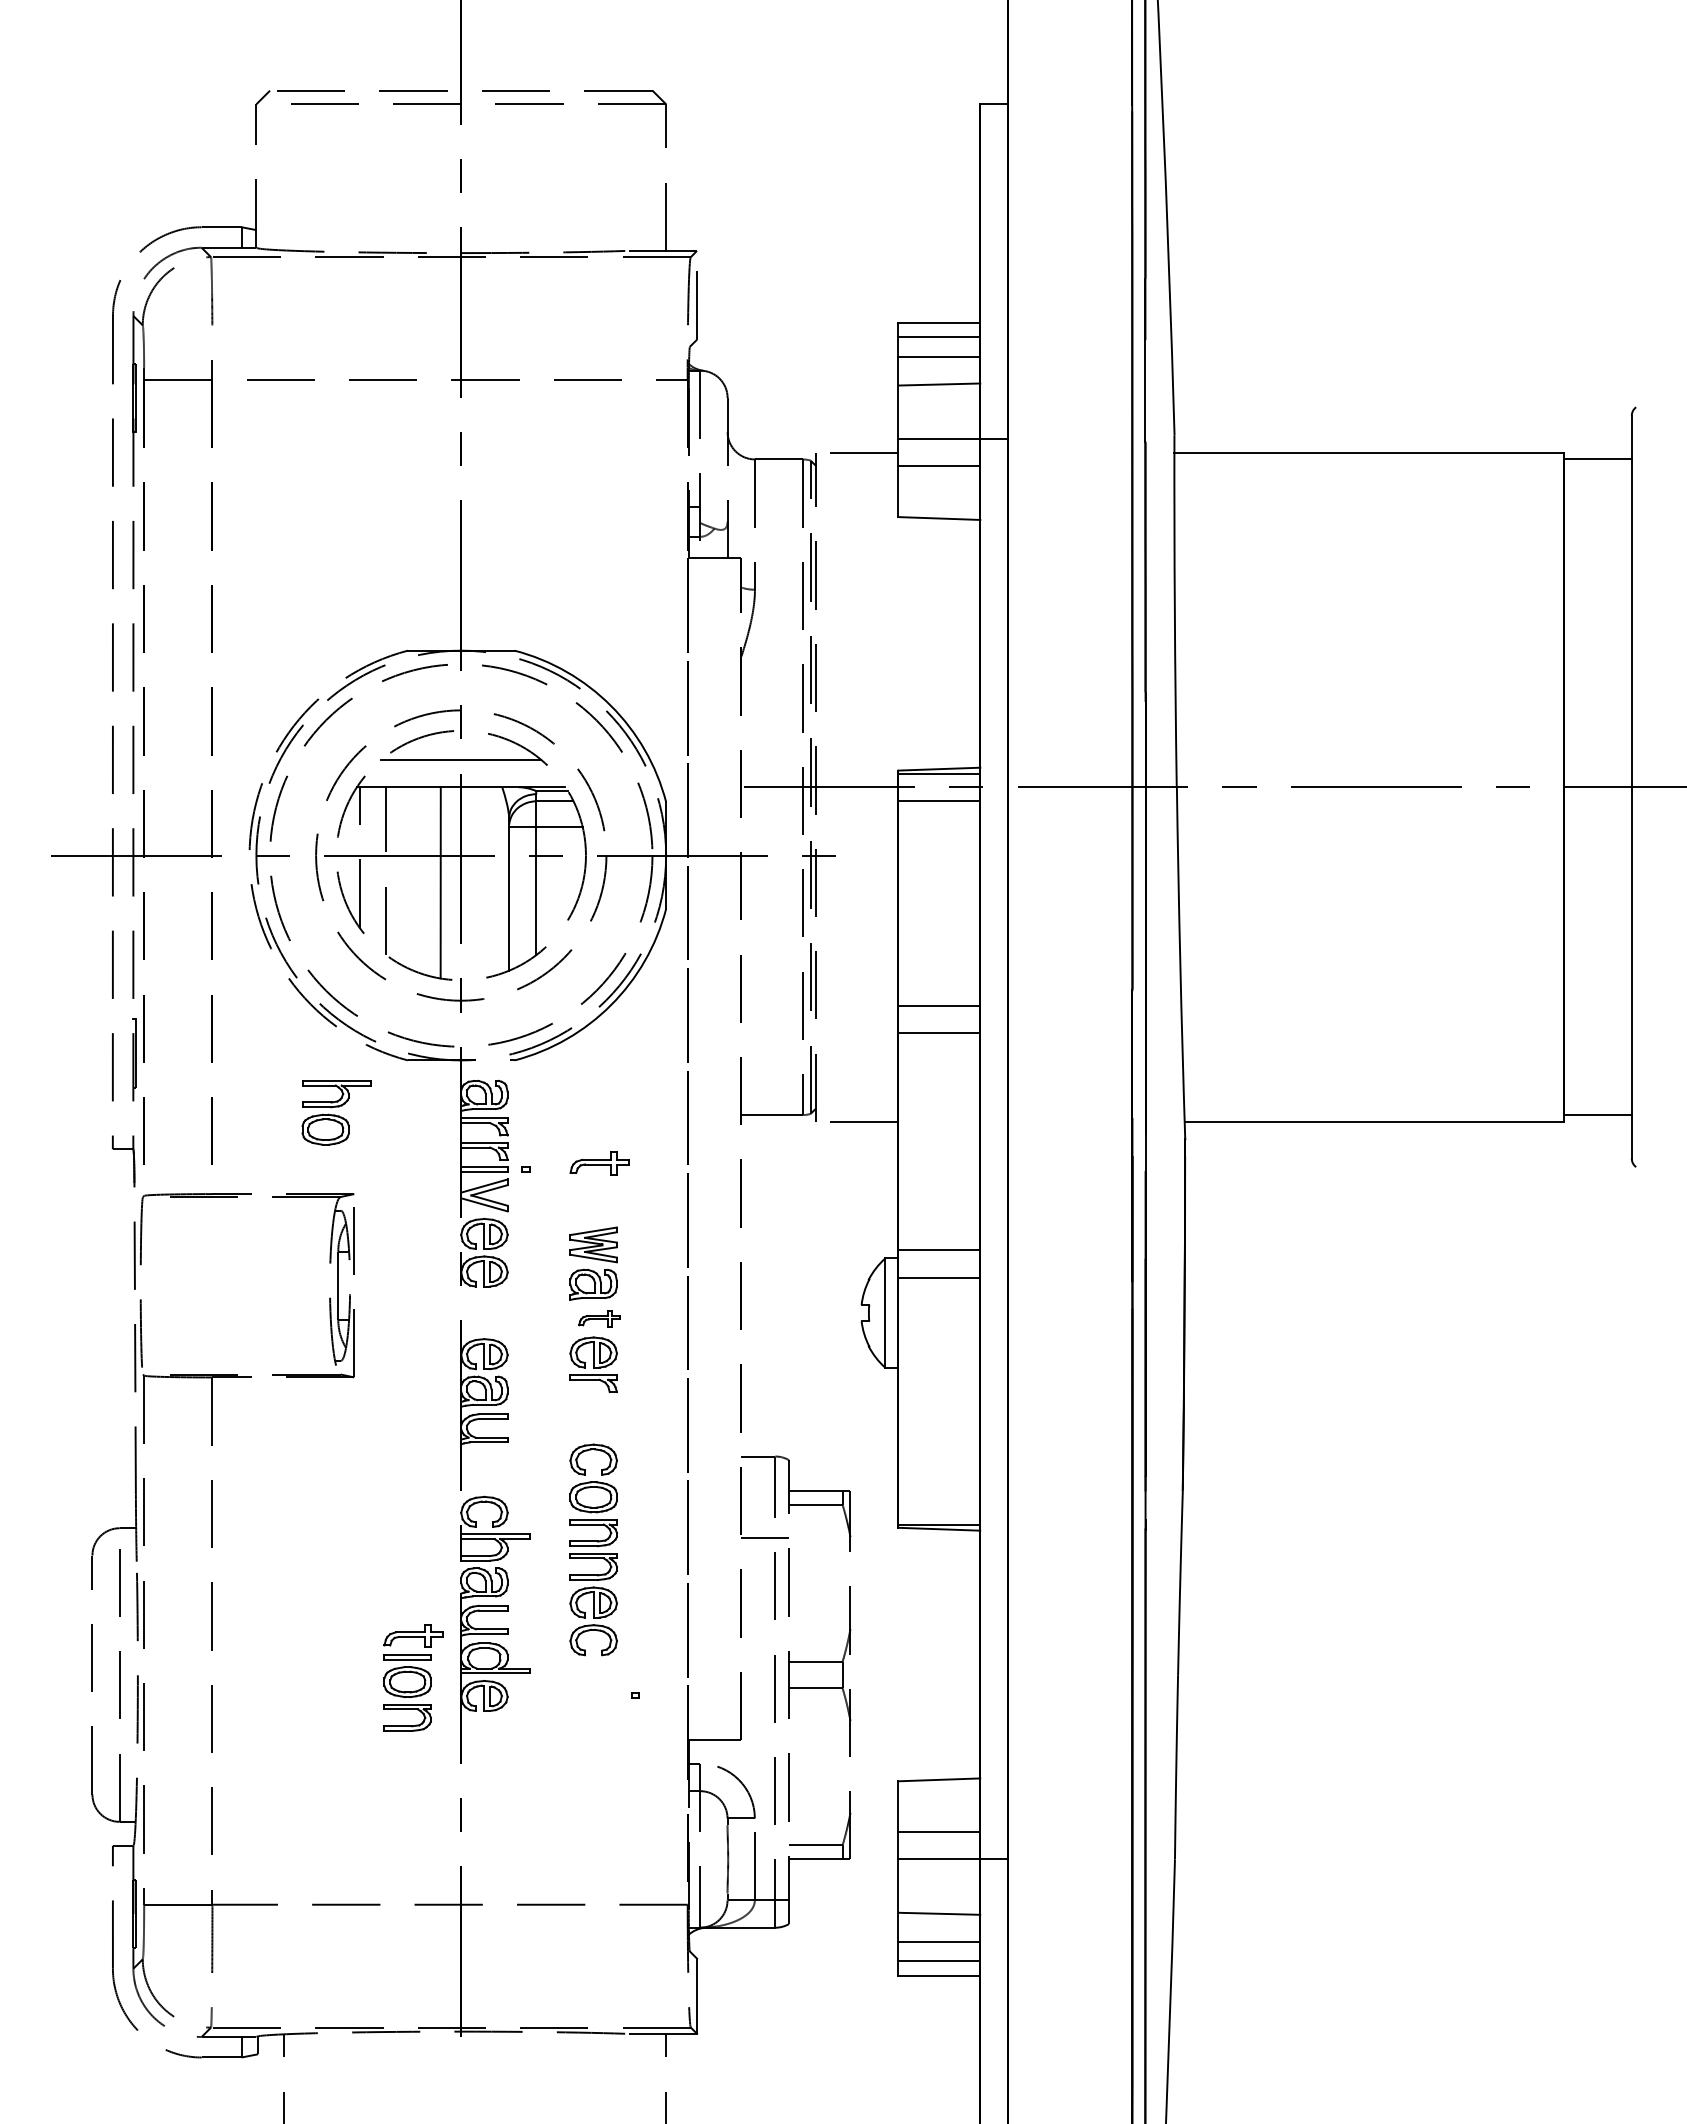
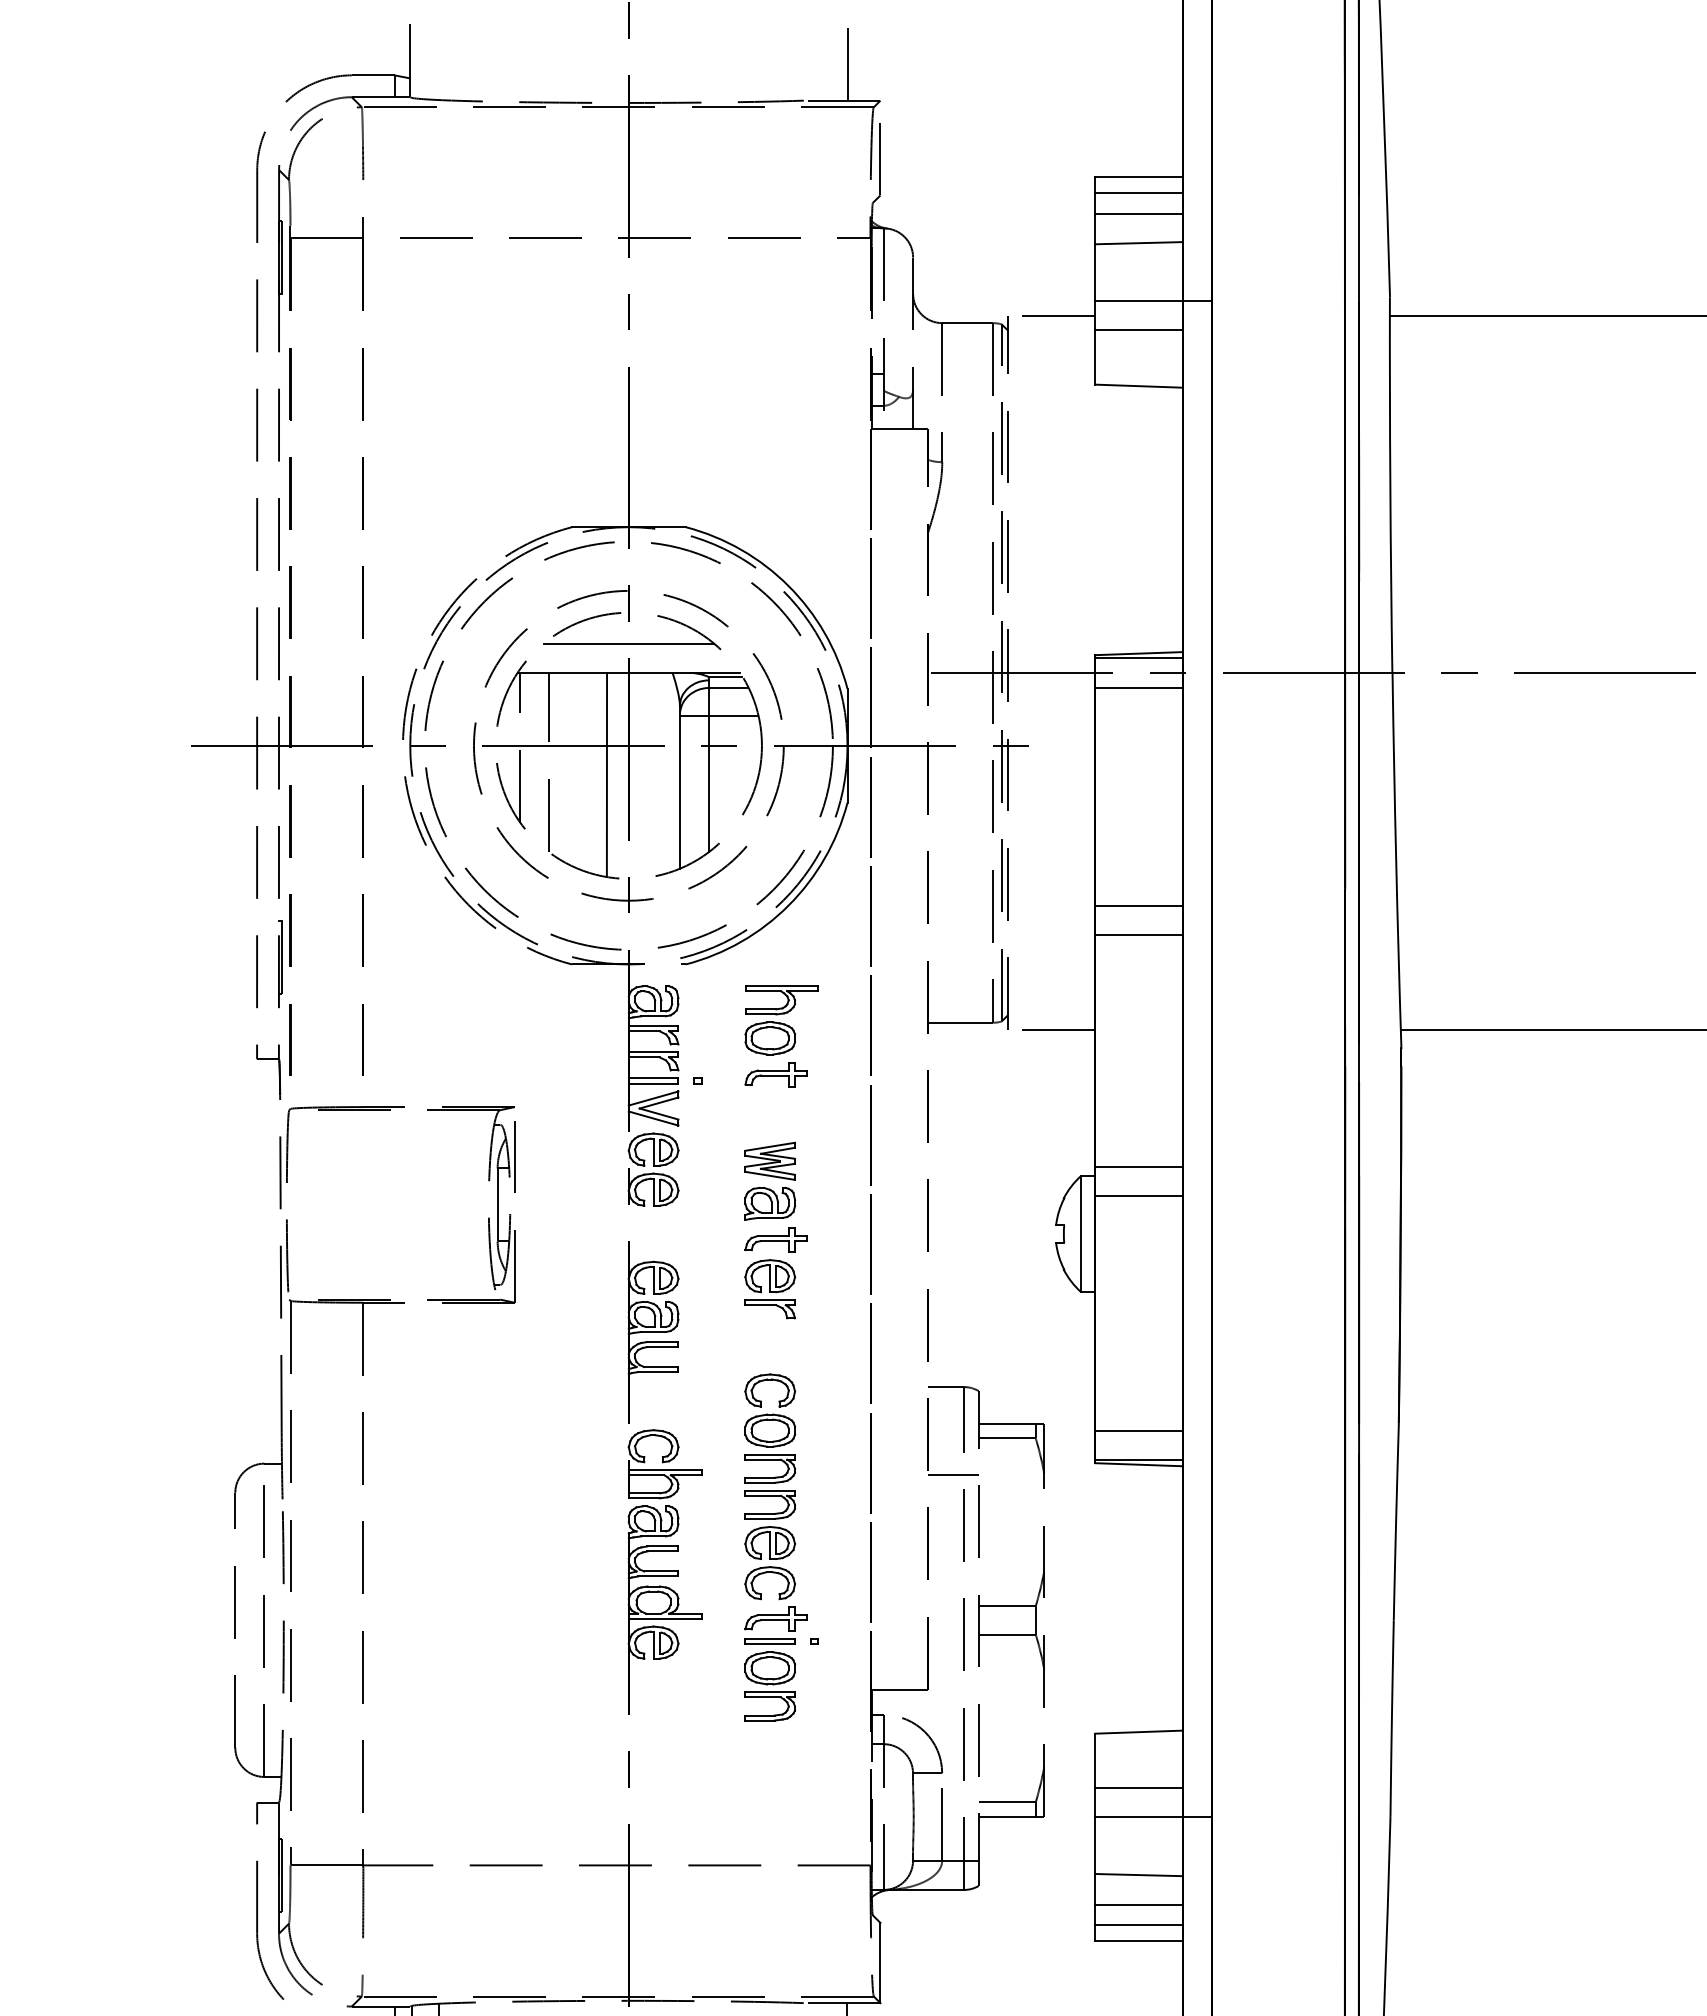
part: (336, 1112) -> (781, 1020), moved
part: (599, 1318) -> (776, 1239), size x1.43
line: (939, 1497) -> (1139, 1430), added
part: (413, 1677) -> (776, 1663), moved

